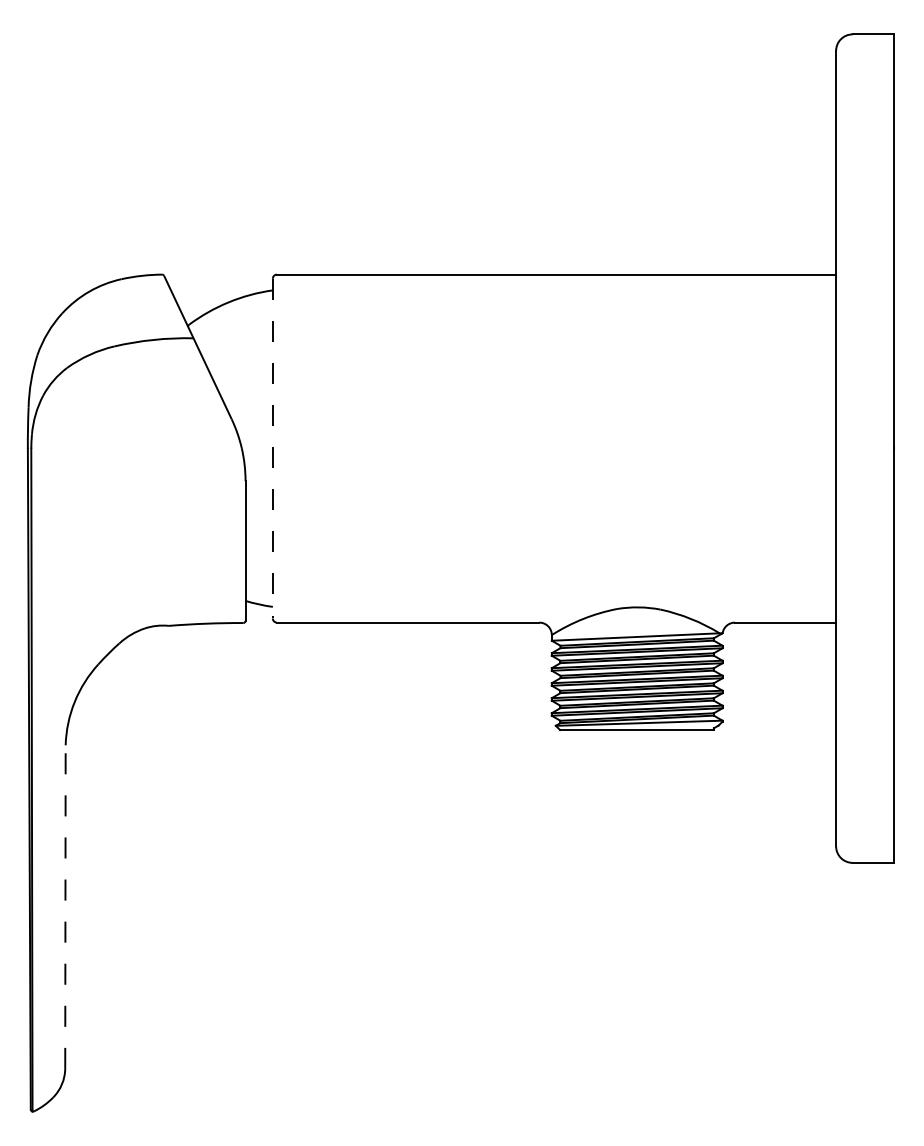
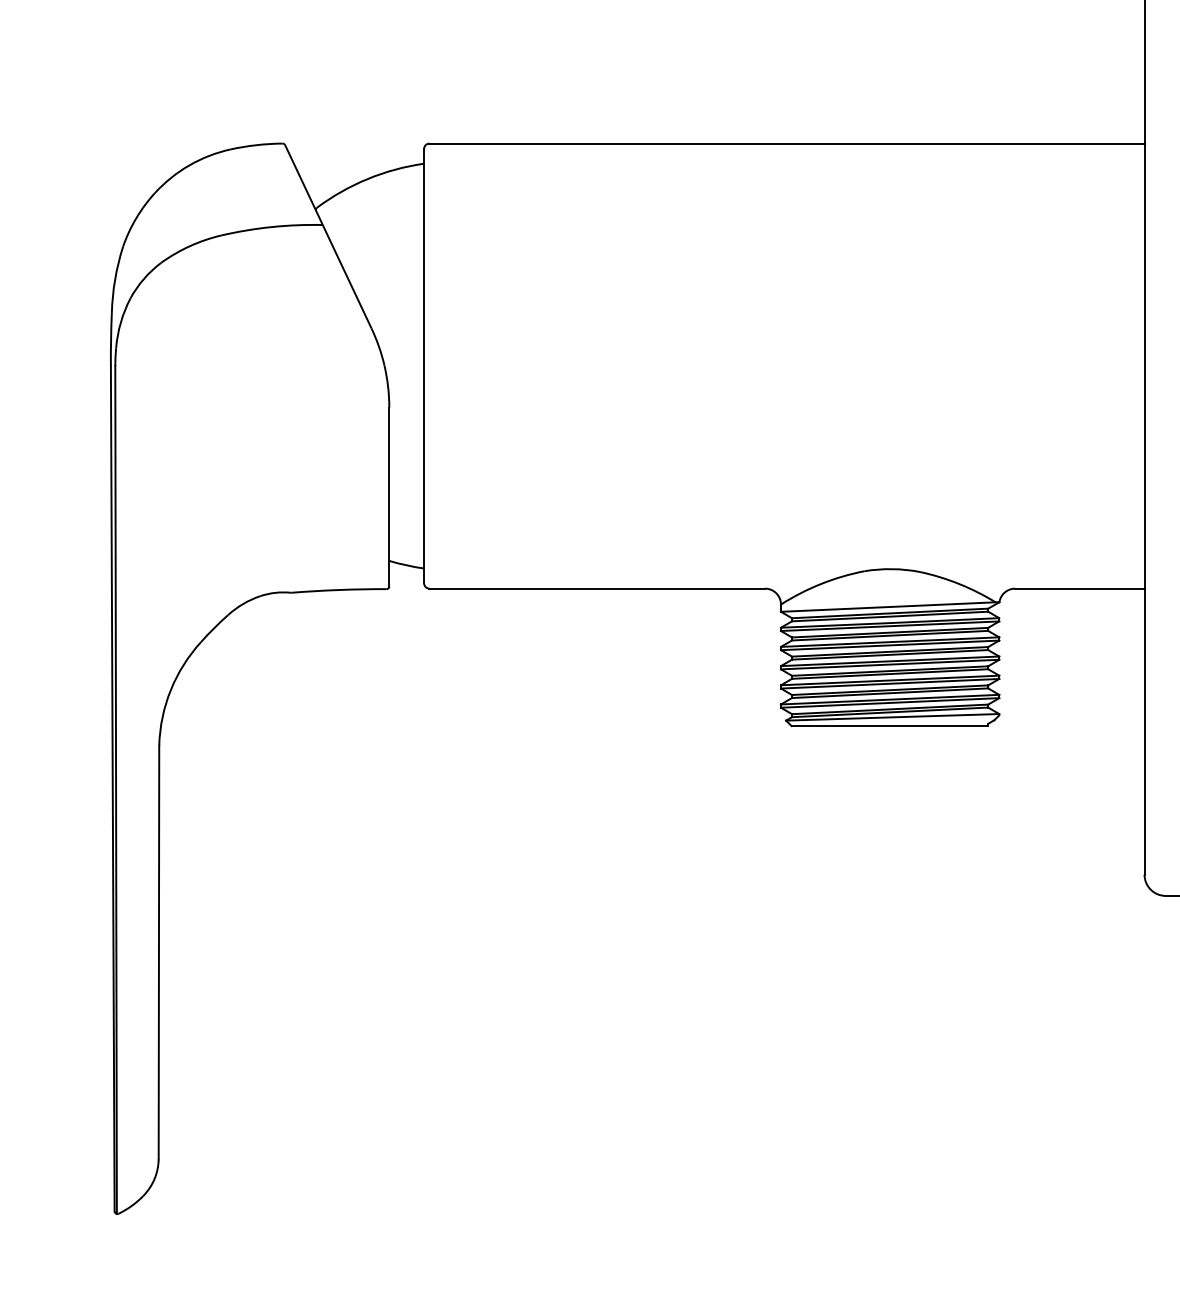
line: (272, 448) -> (423, 365), dashed -> solid
line: (65, 907) -> (159, 952), dashed -> solid

